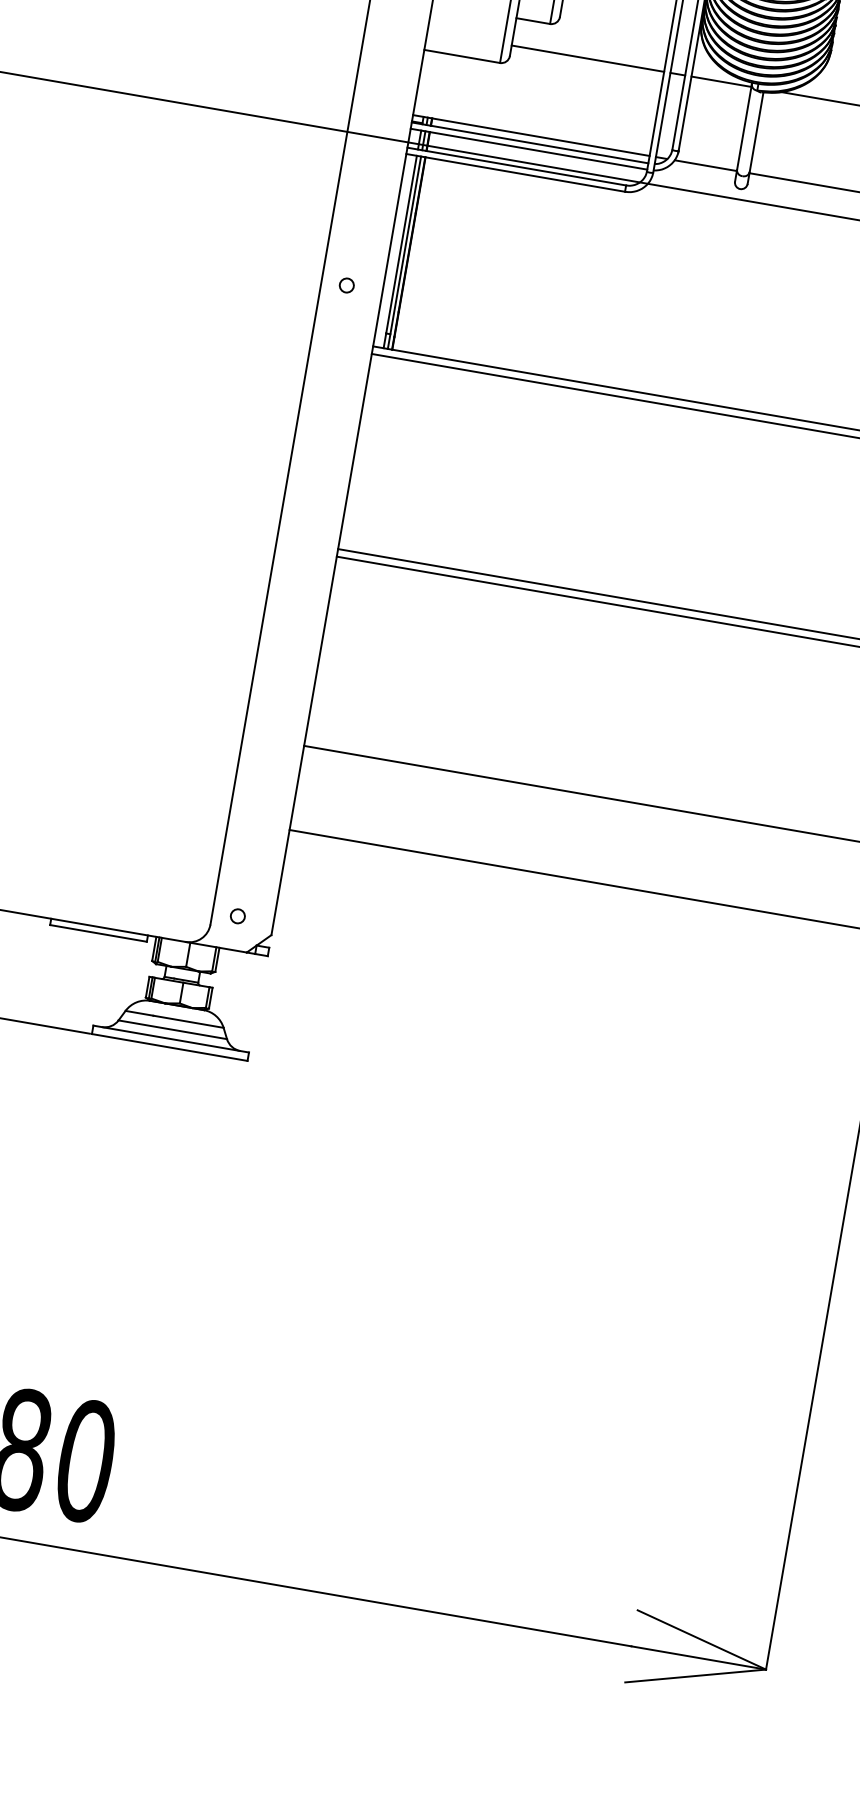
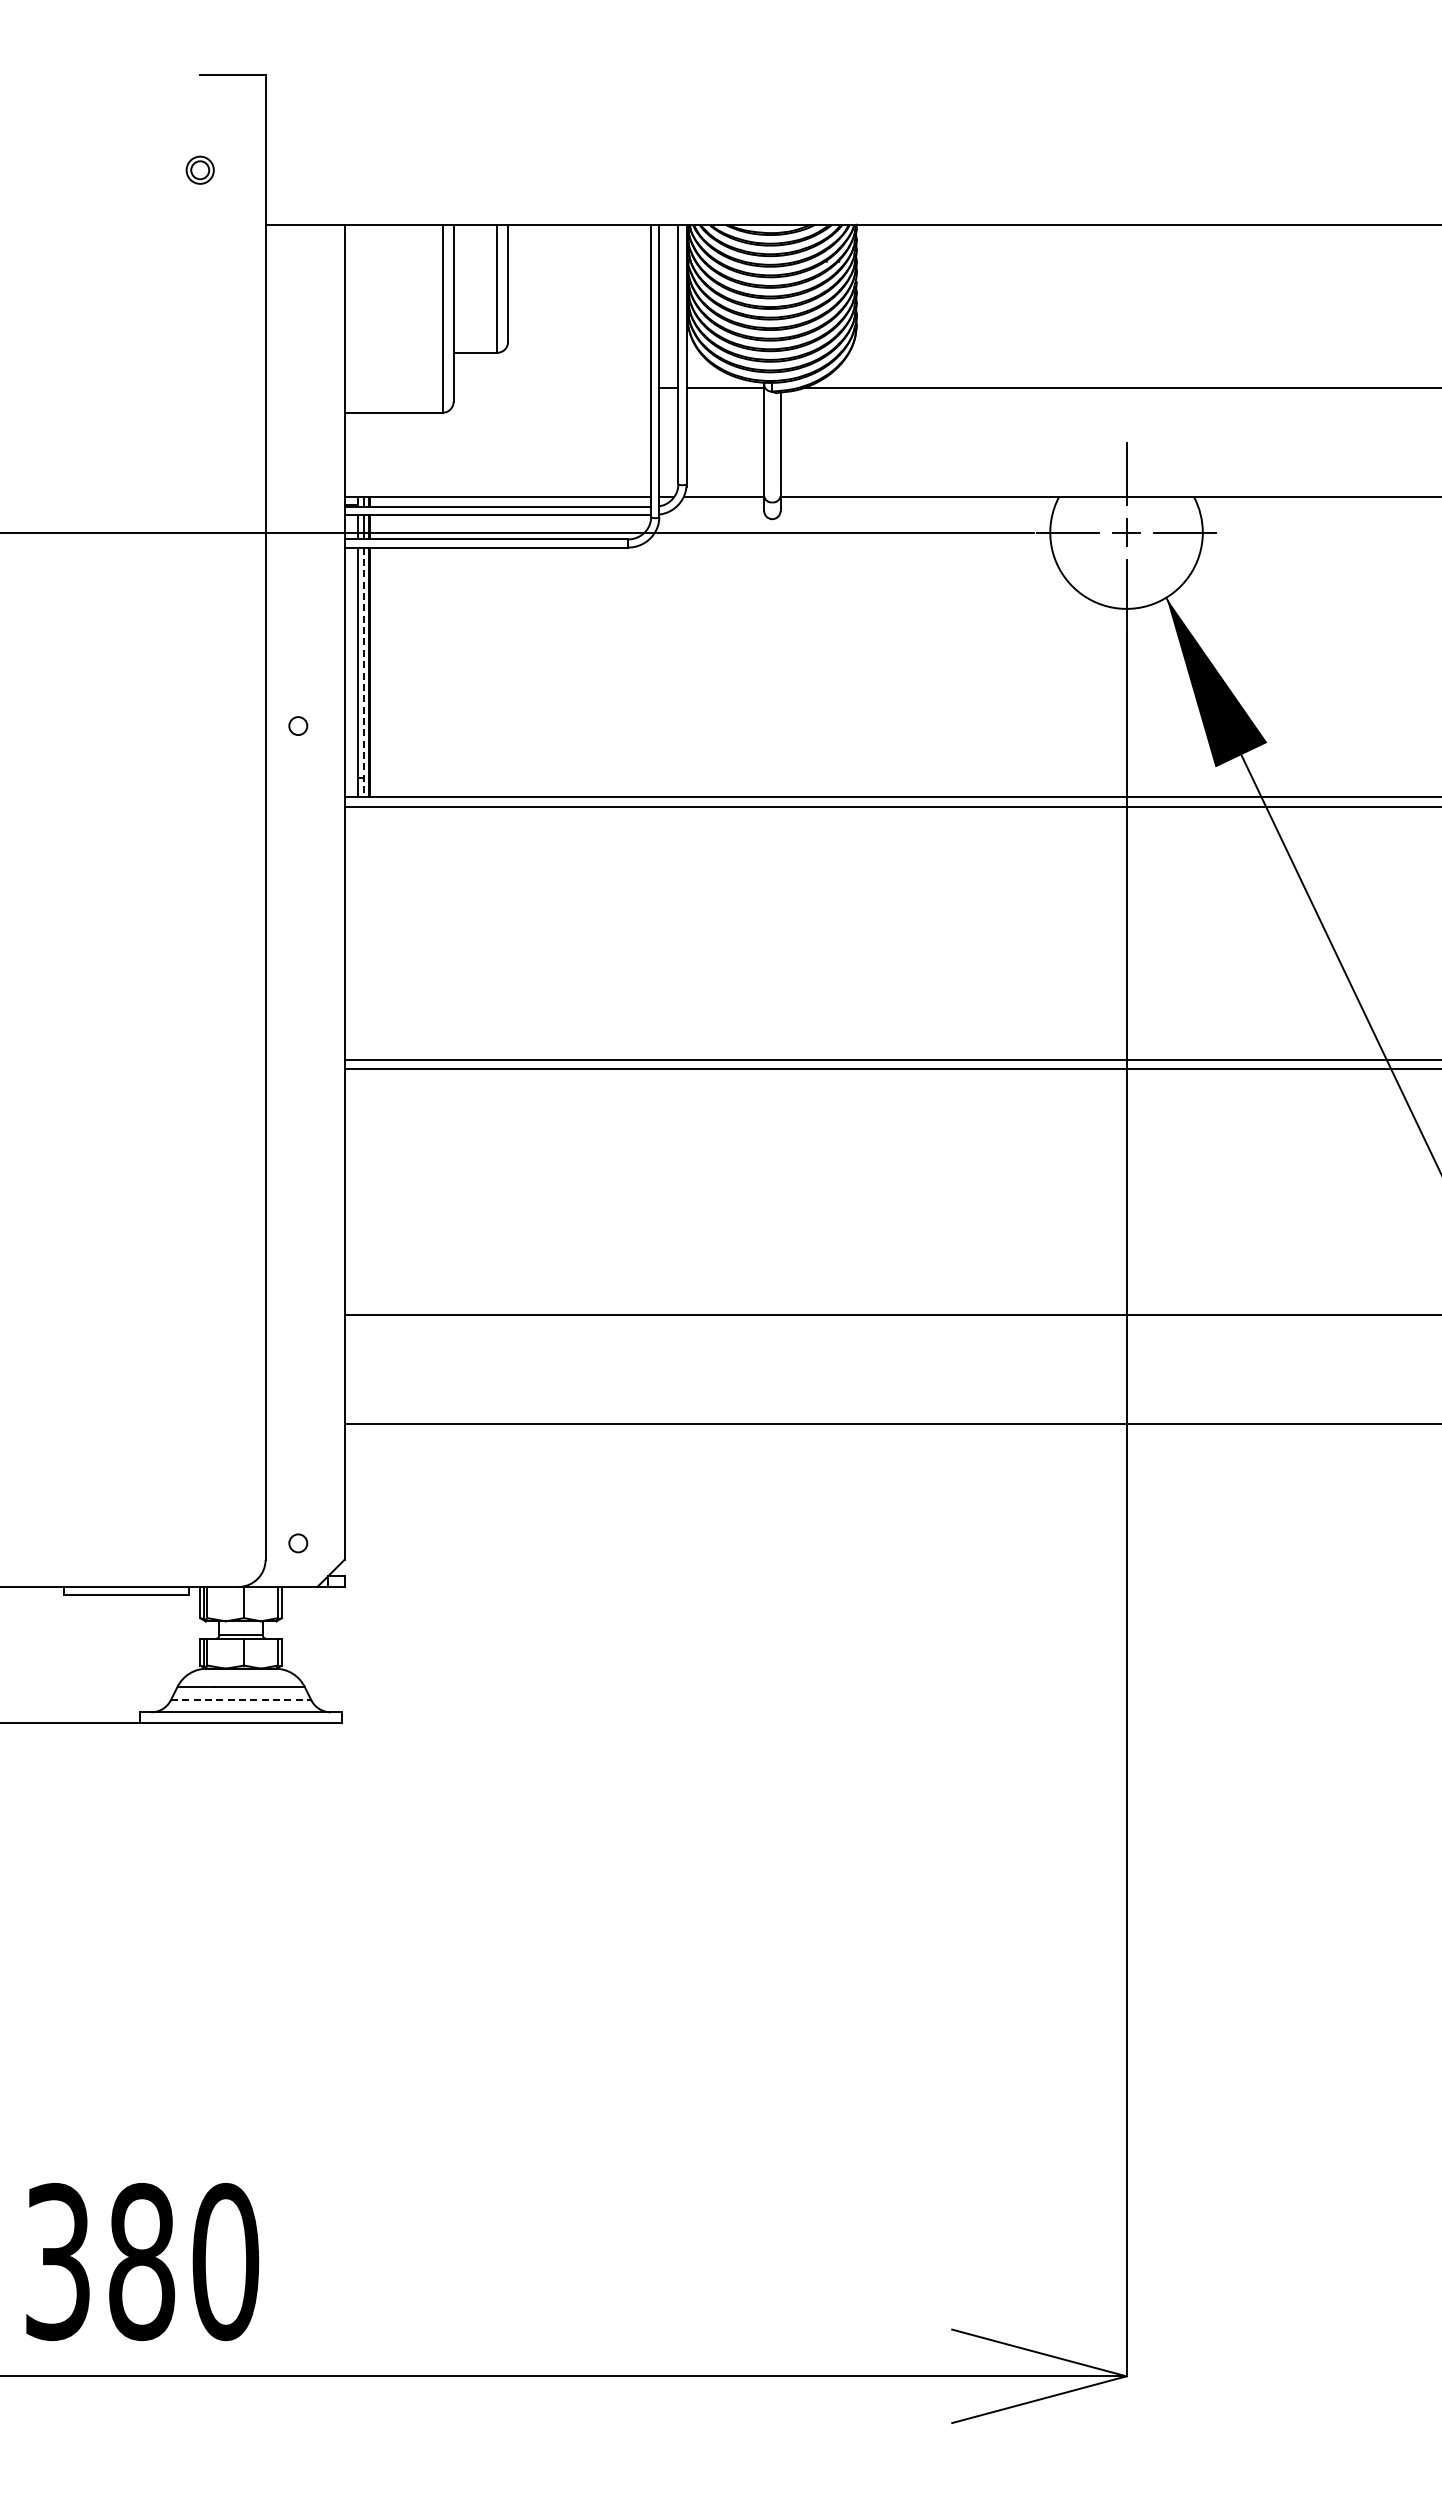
line: (588, 58) -> (552, 388), removed
line: (404, 252) -> (363, 672), solid -> dashed
line: (173, 1030) -> (241, 1700), solid -> dashed

